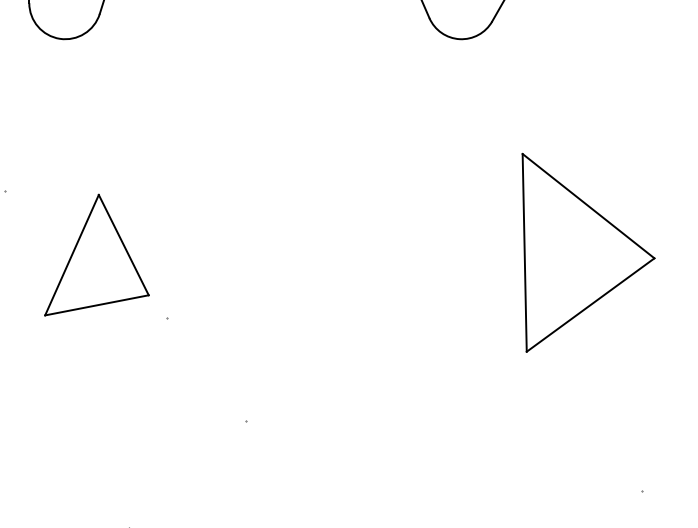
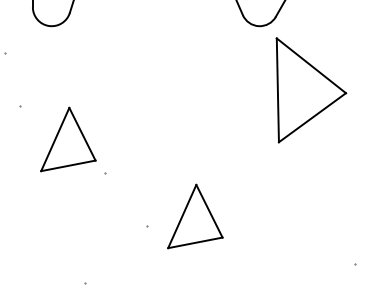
part: (588, 253) -> (311, 90), moved
part: (339, 401) -> (195, 216), added

